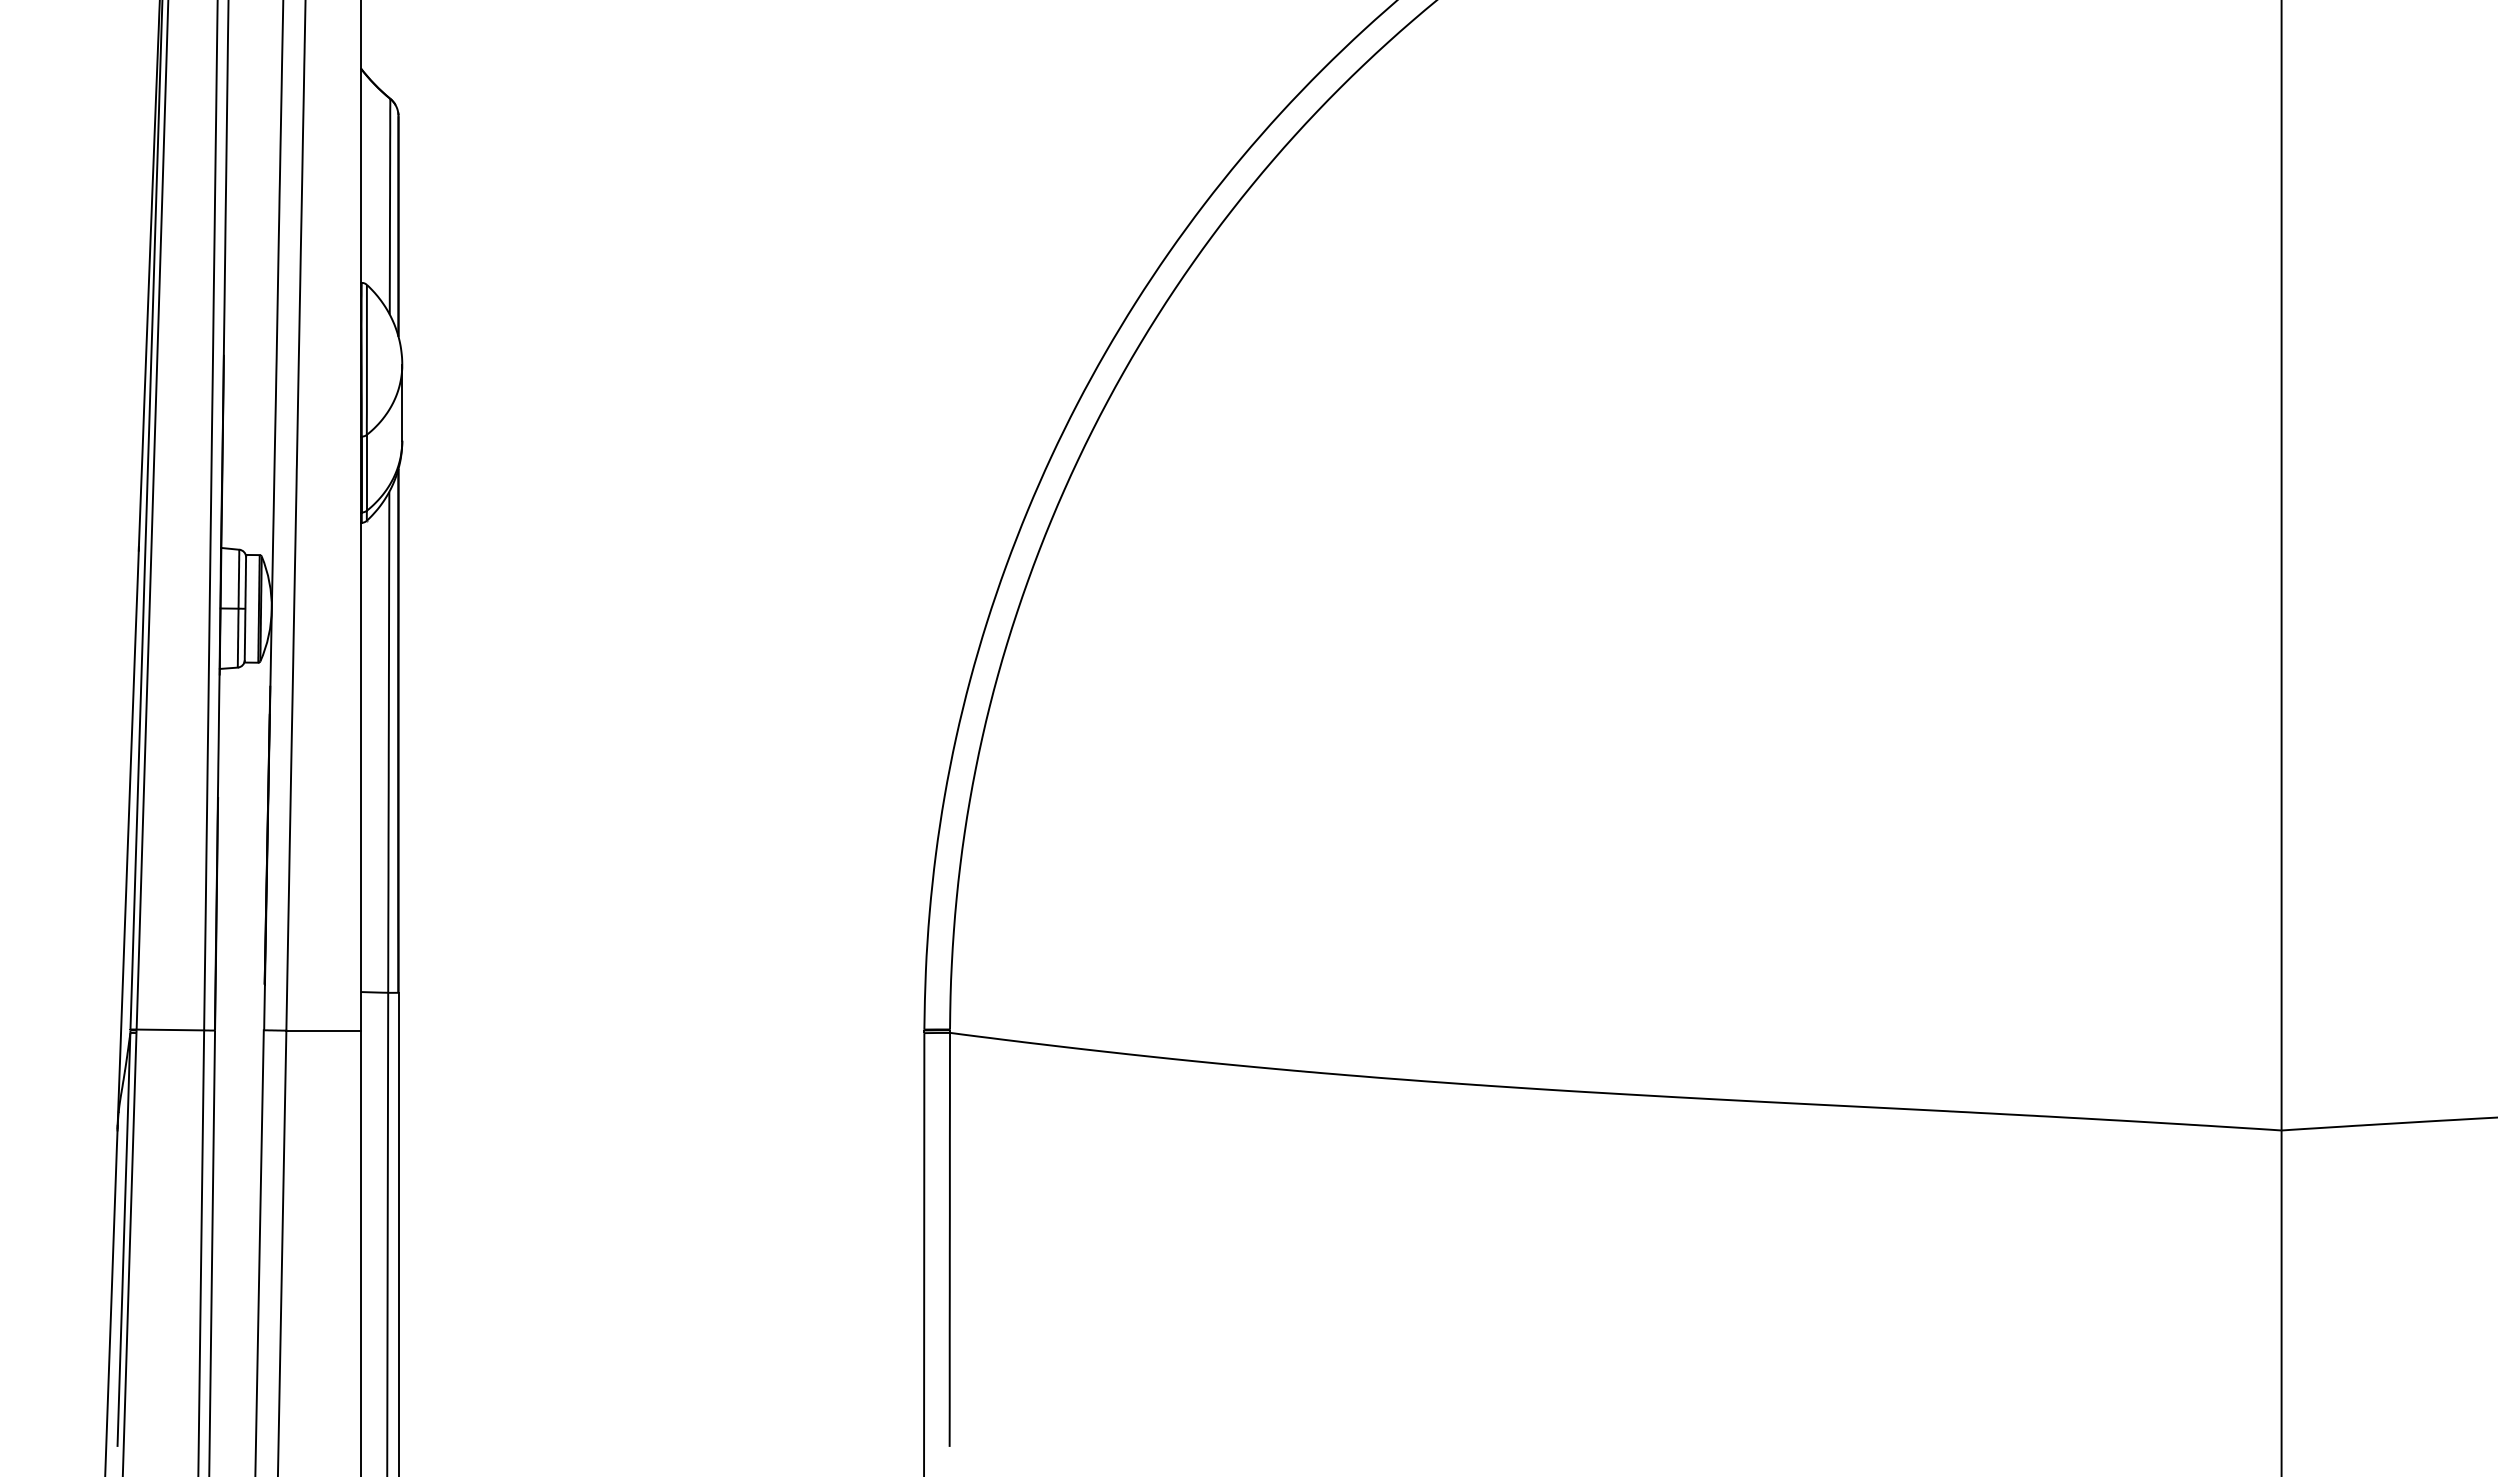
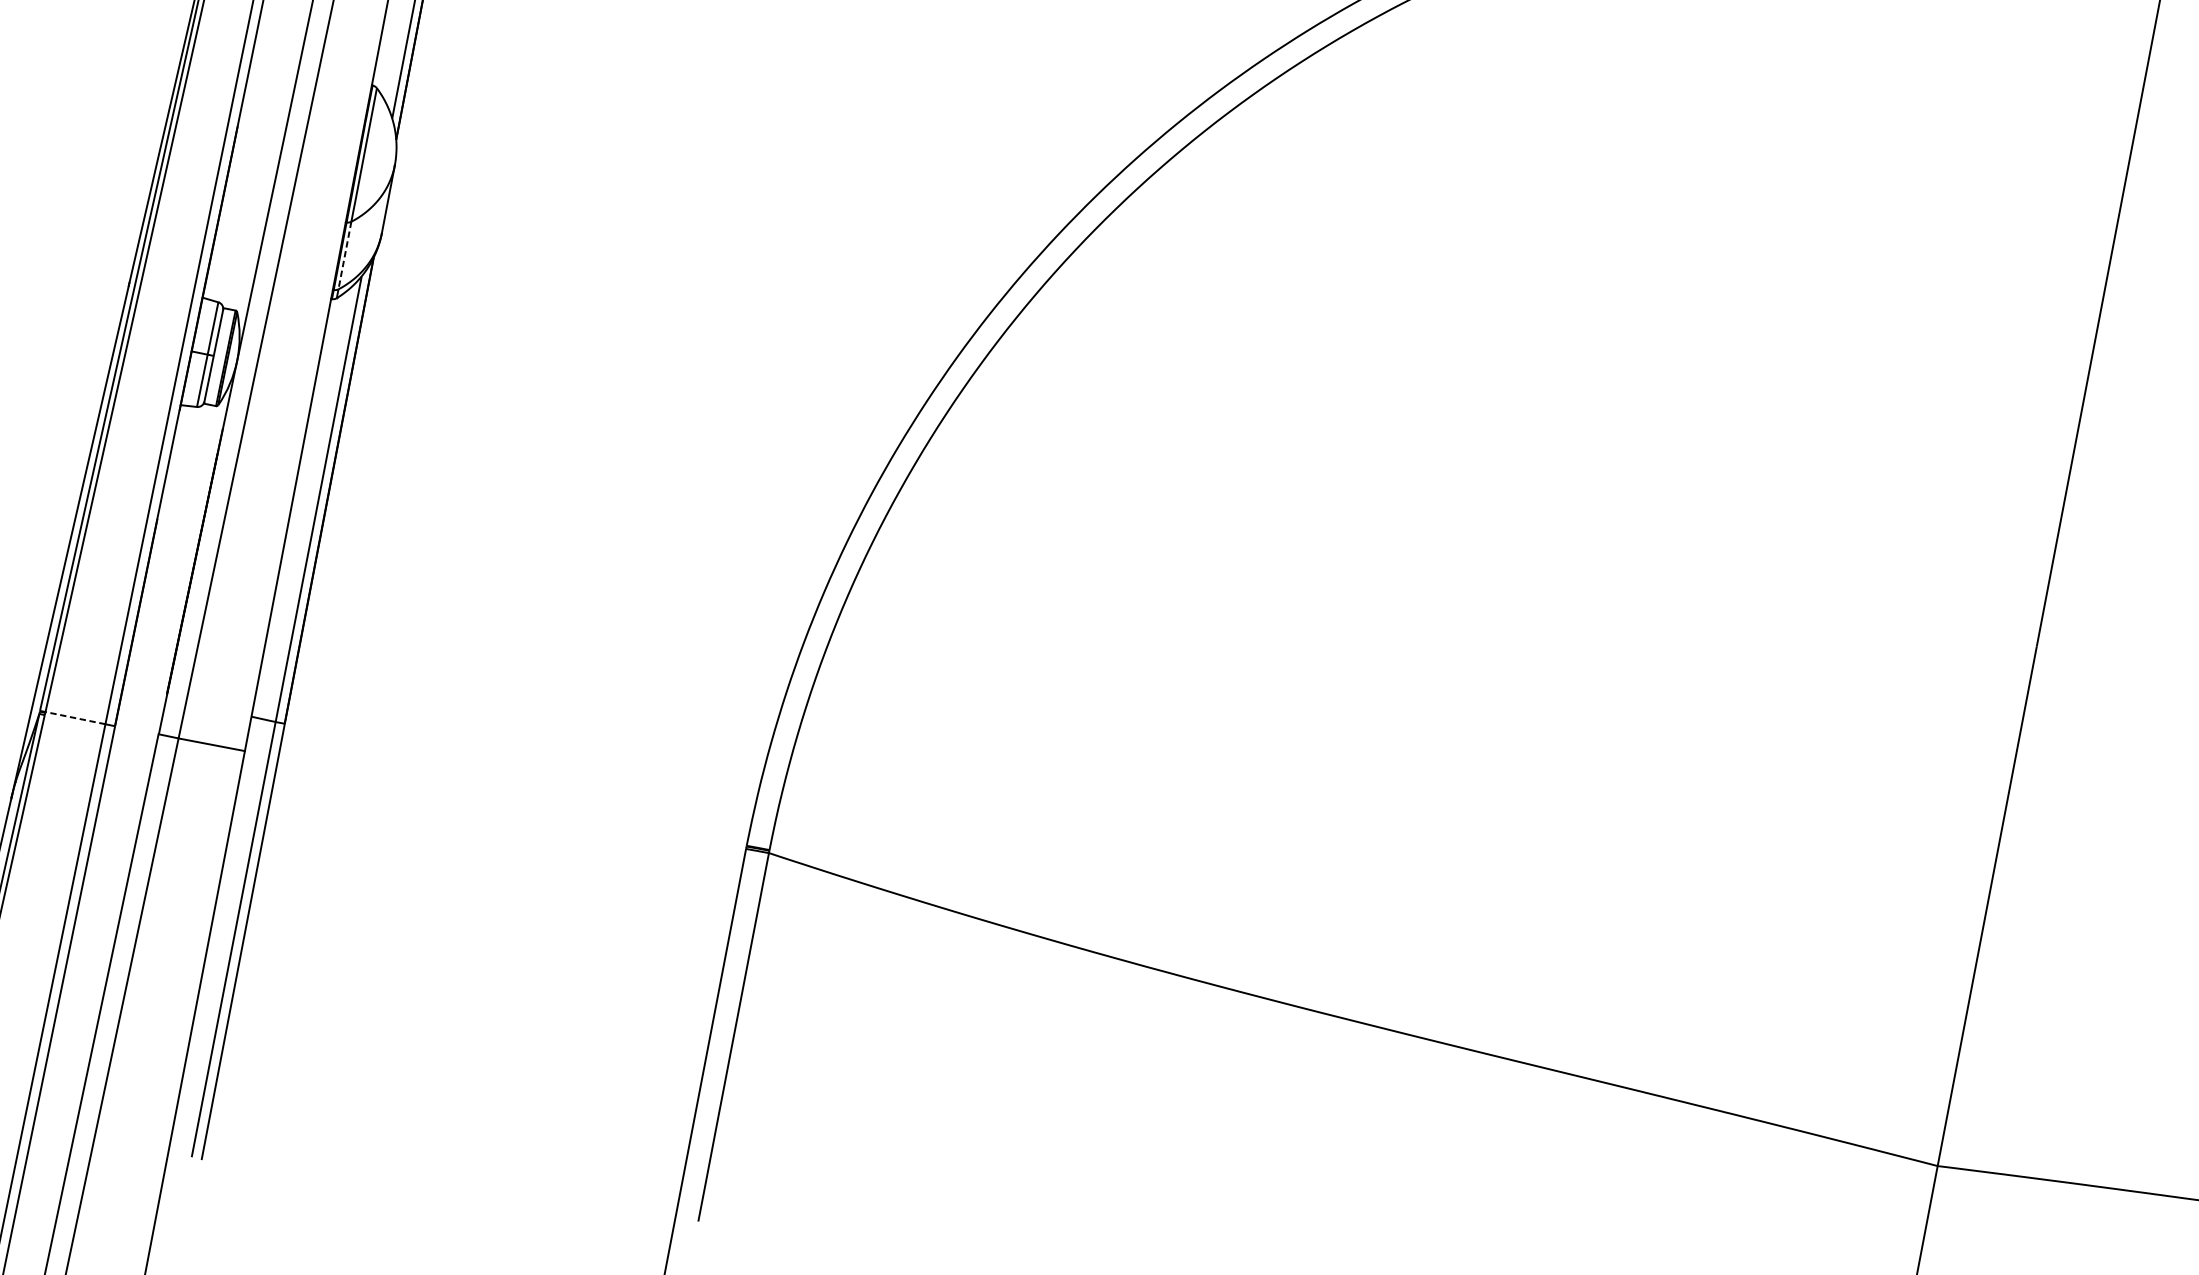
line: (366, 472) -> (344, 255), solid -> dashed
line: (170, 1029) -> (75, 717), solid -> dashed

